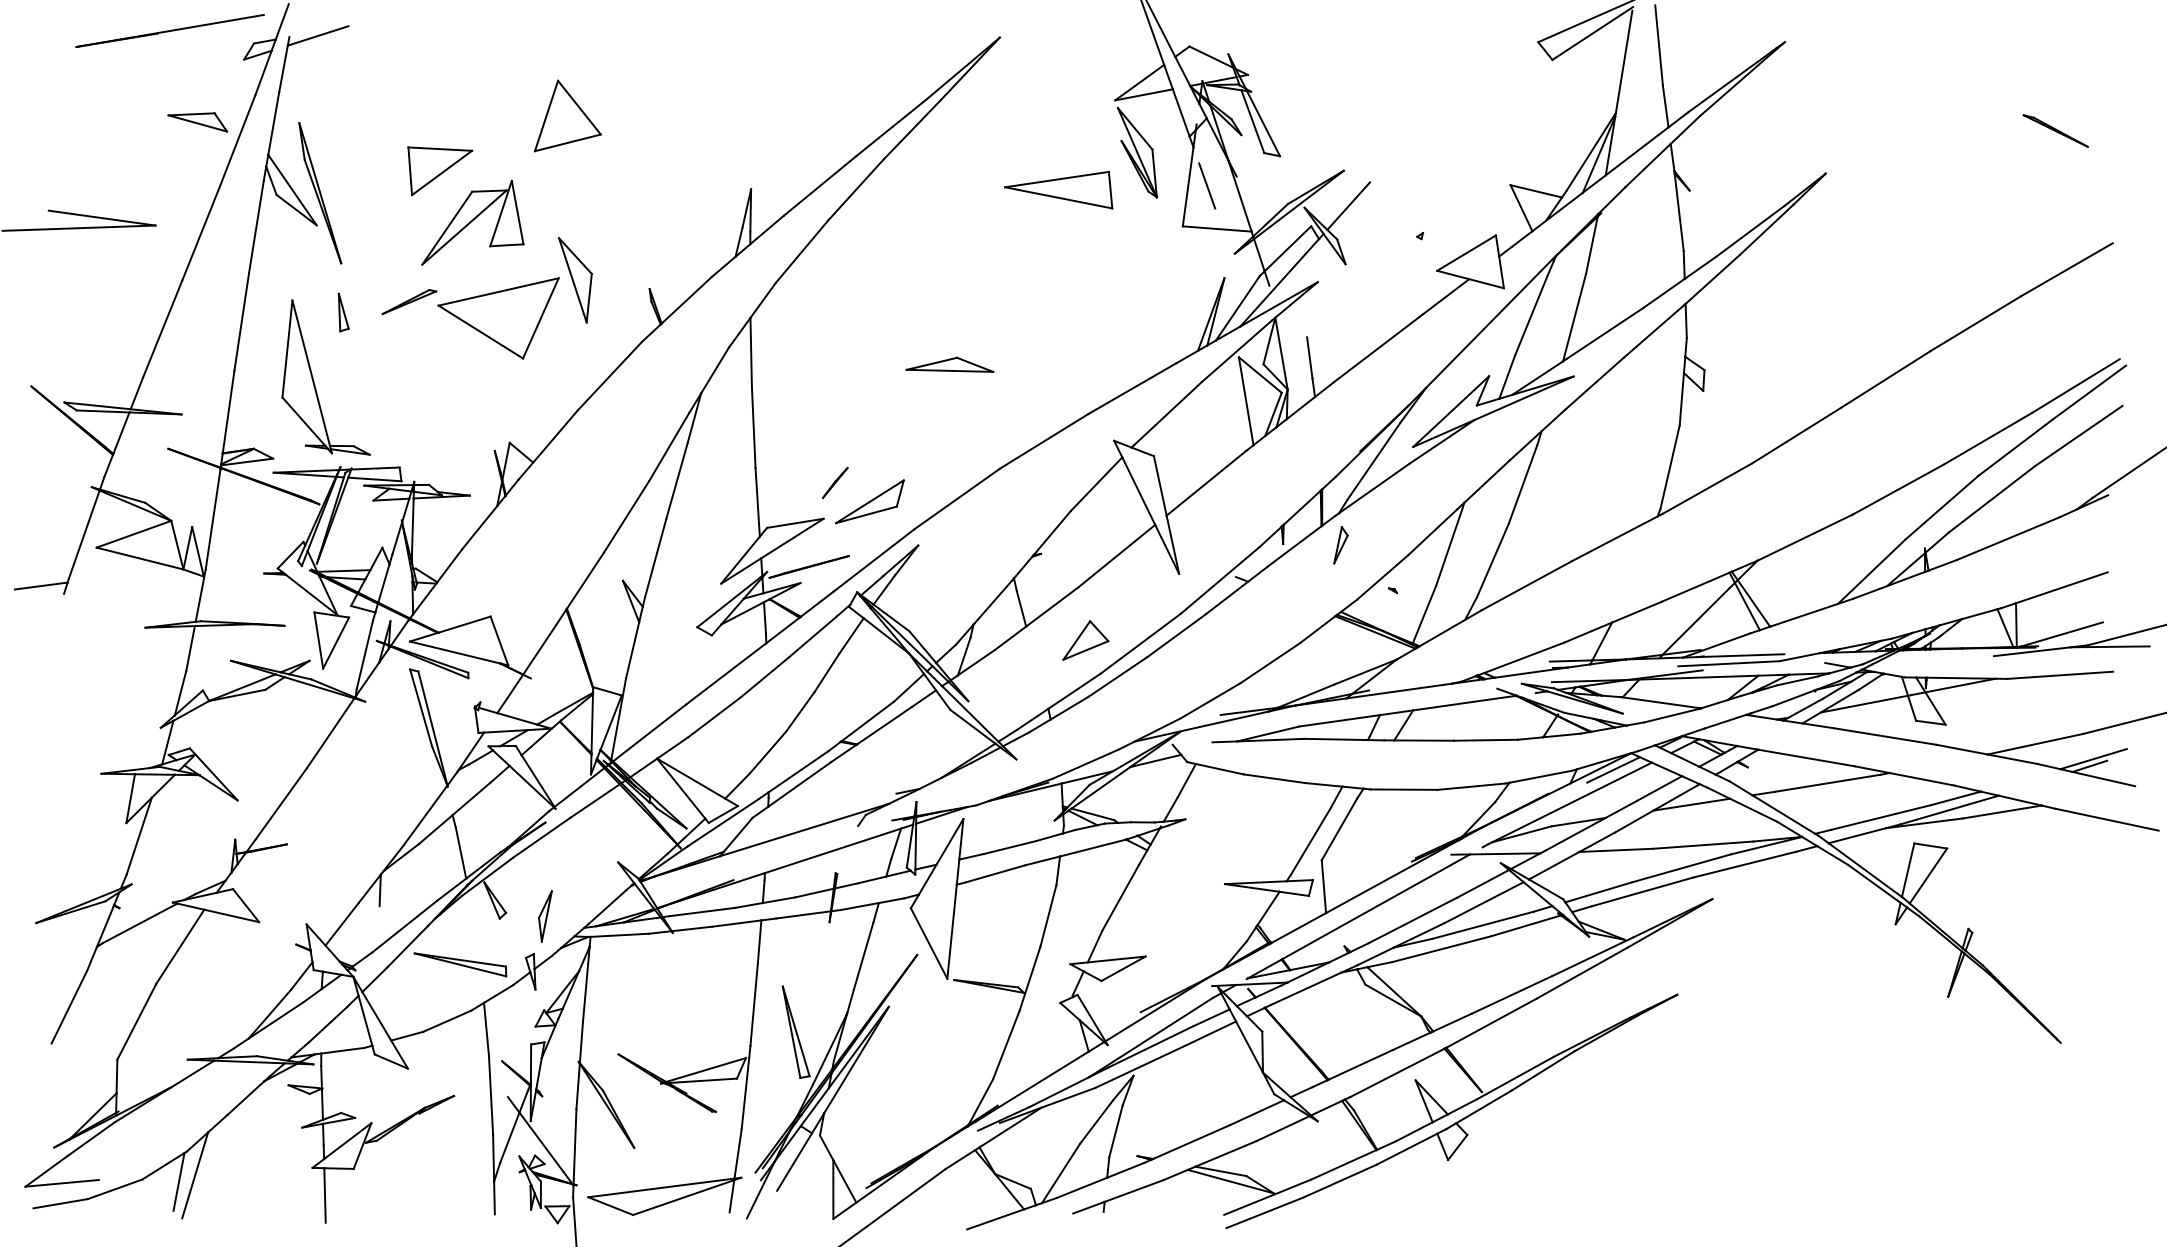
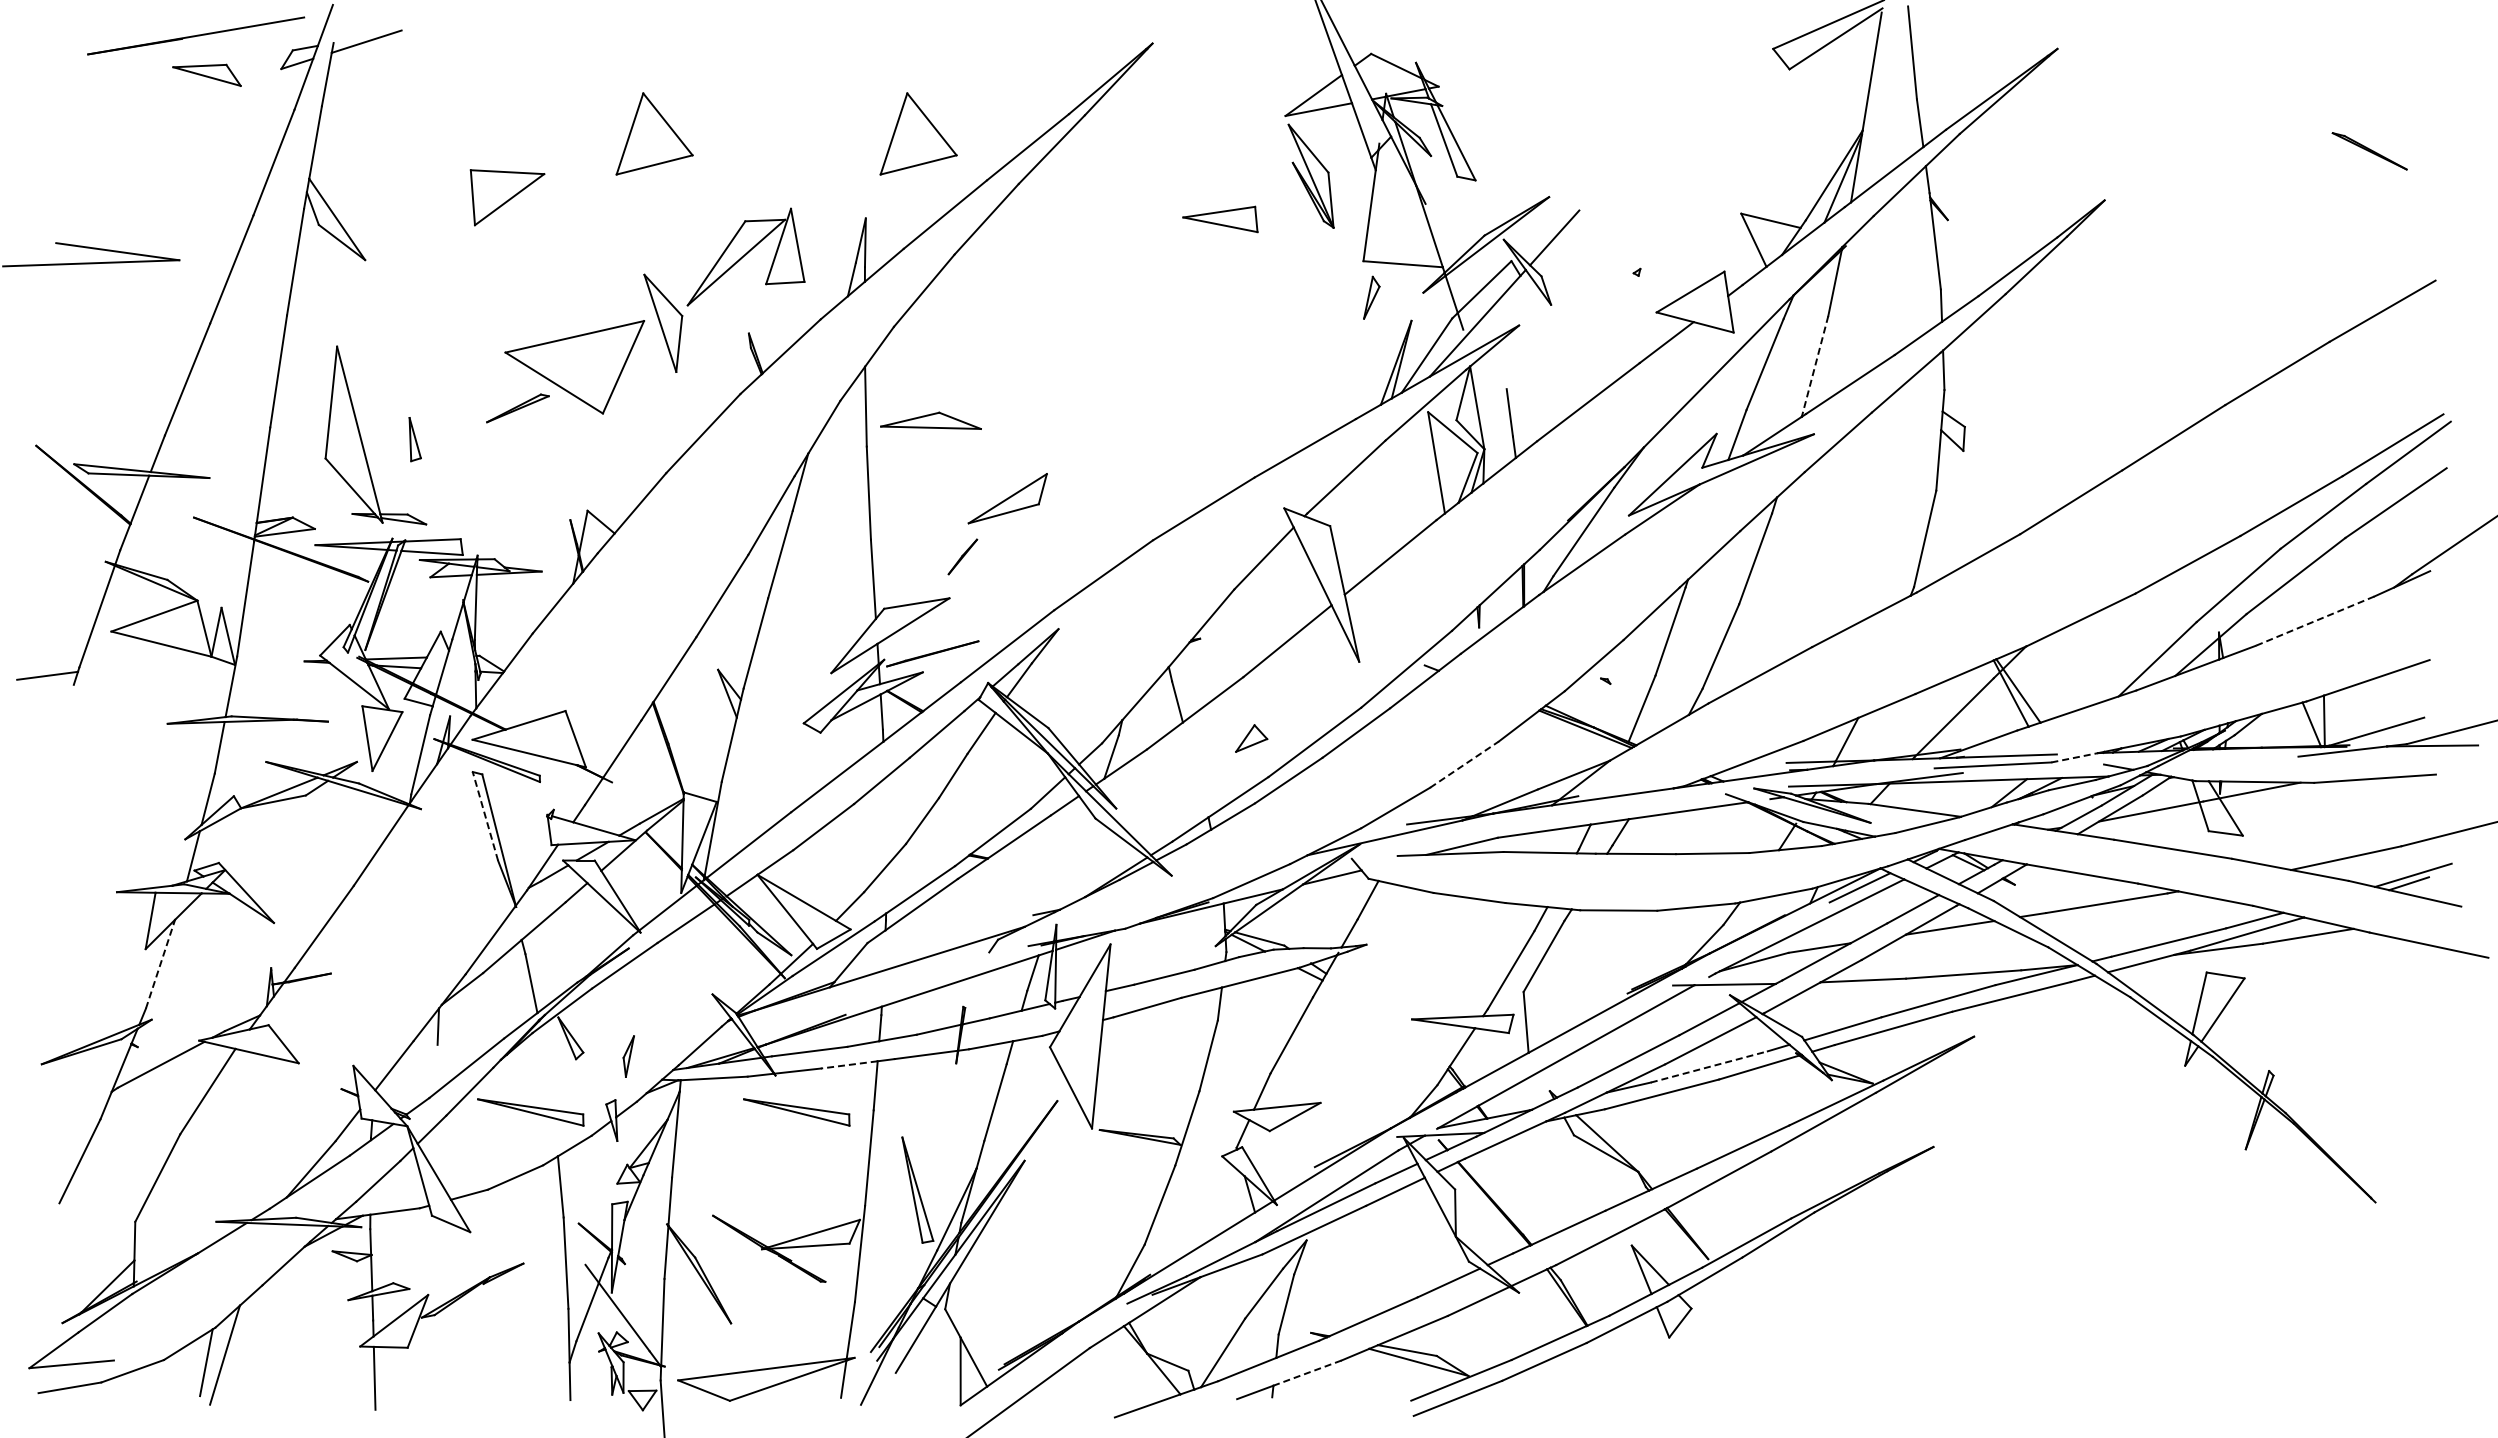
part: (796, 115) -> (918, 133), added
part: (197, 121) -> (206, 74), moved
line: (1207, 185) -> (1391, 214), removed
part: (1058, 190) -> (1220, 219), size x0.6
part: (320, 192) -> (369, 222), removed
part: (472, 222) -> (745, 256), moved
part: (409, 302) -> (517, 408), moved
part: (343, 312) -> (414, 439), moved
line: (1574, 317) -> (1815, 366), solid -> dashed
part: (949, 364) -> (930, 420), moved
part: (869, 501) -> (1007, 498), moved
line: (2007, 538) -> (2314, 621), solid -> dashed
part: (1340, 544) -> (1371, 297), moved
part: (1085, 640) -> (1251, 738), size x0.6
line: (1799, 656) -> (2074, 757), solid -> dashed
line: (1270, 662) -> (1464, 764), solid -> dashed
line: (421, 707) -> (485, 815), solid -> dashed
line: (139, 836) -> (160, 964), solid -> dashed
part: (545, 916) -> (628, 1056), size x0.7
line: (736, 923) -> (849, 1064), solid -> dashed
line: (1482, 924) -> (1709, 1066), solid -> dashed
part: (690, 964) -> (796, 1112), added
line: (1134, 1191) -> (1307, 1373), solid -> dashed

